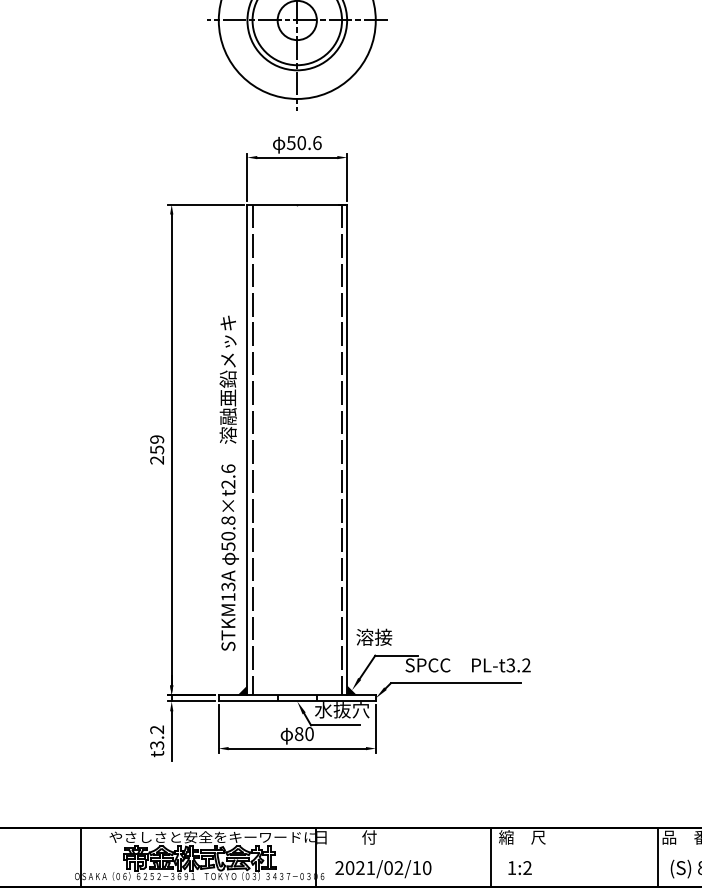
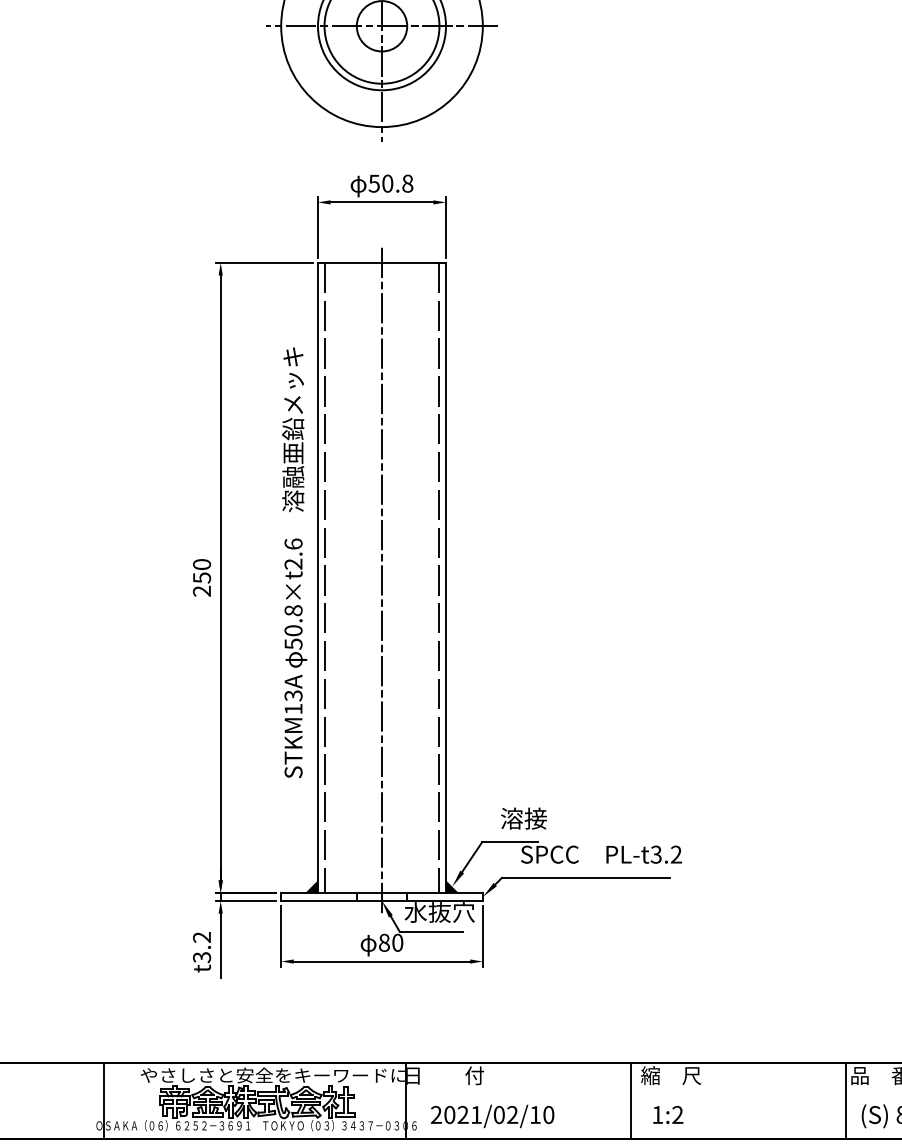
text: (317, 142) -> (407, 183), 50.6 -> 50.8
text: (157, 439) -> (202, 564), 259 -> 250
line: (296, 452) -> (381, 581), added
text: (229, 483) -> (294, 562), moved
text: (373, 637) -> (523, 818), moved

